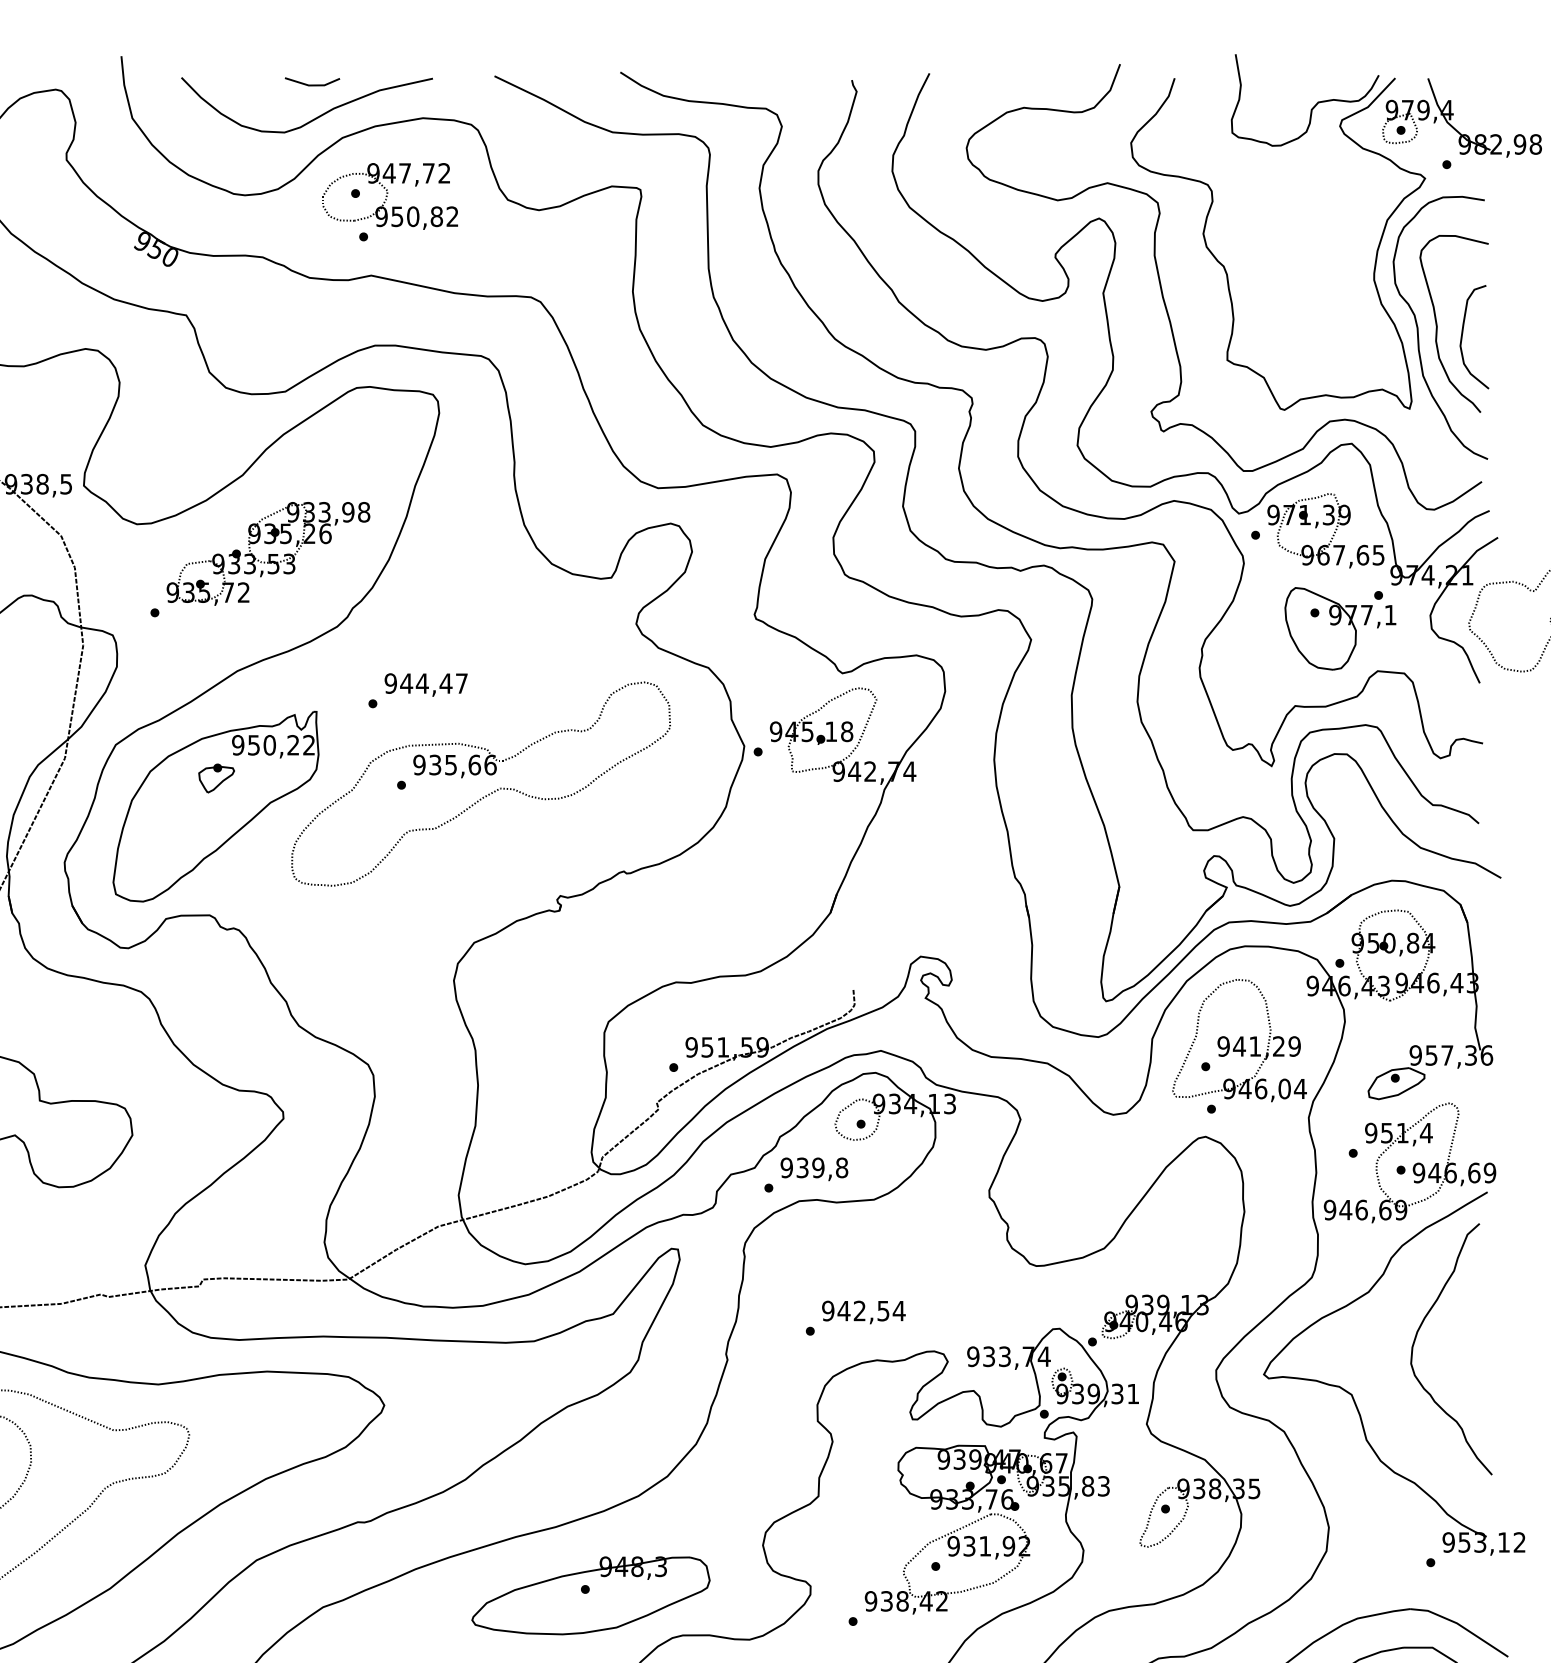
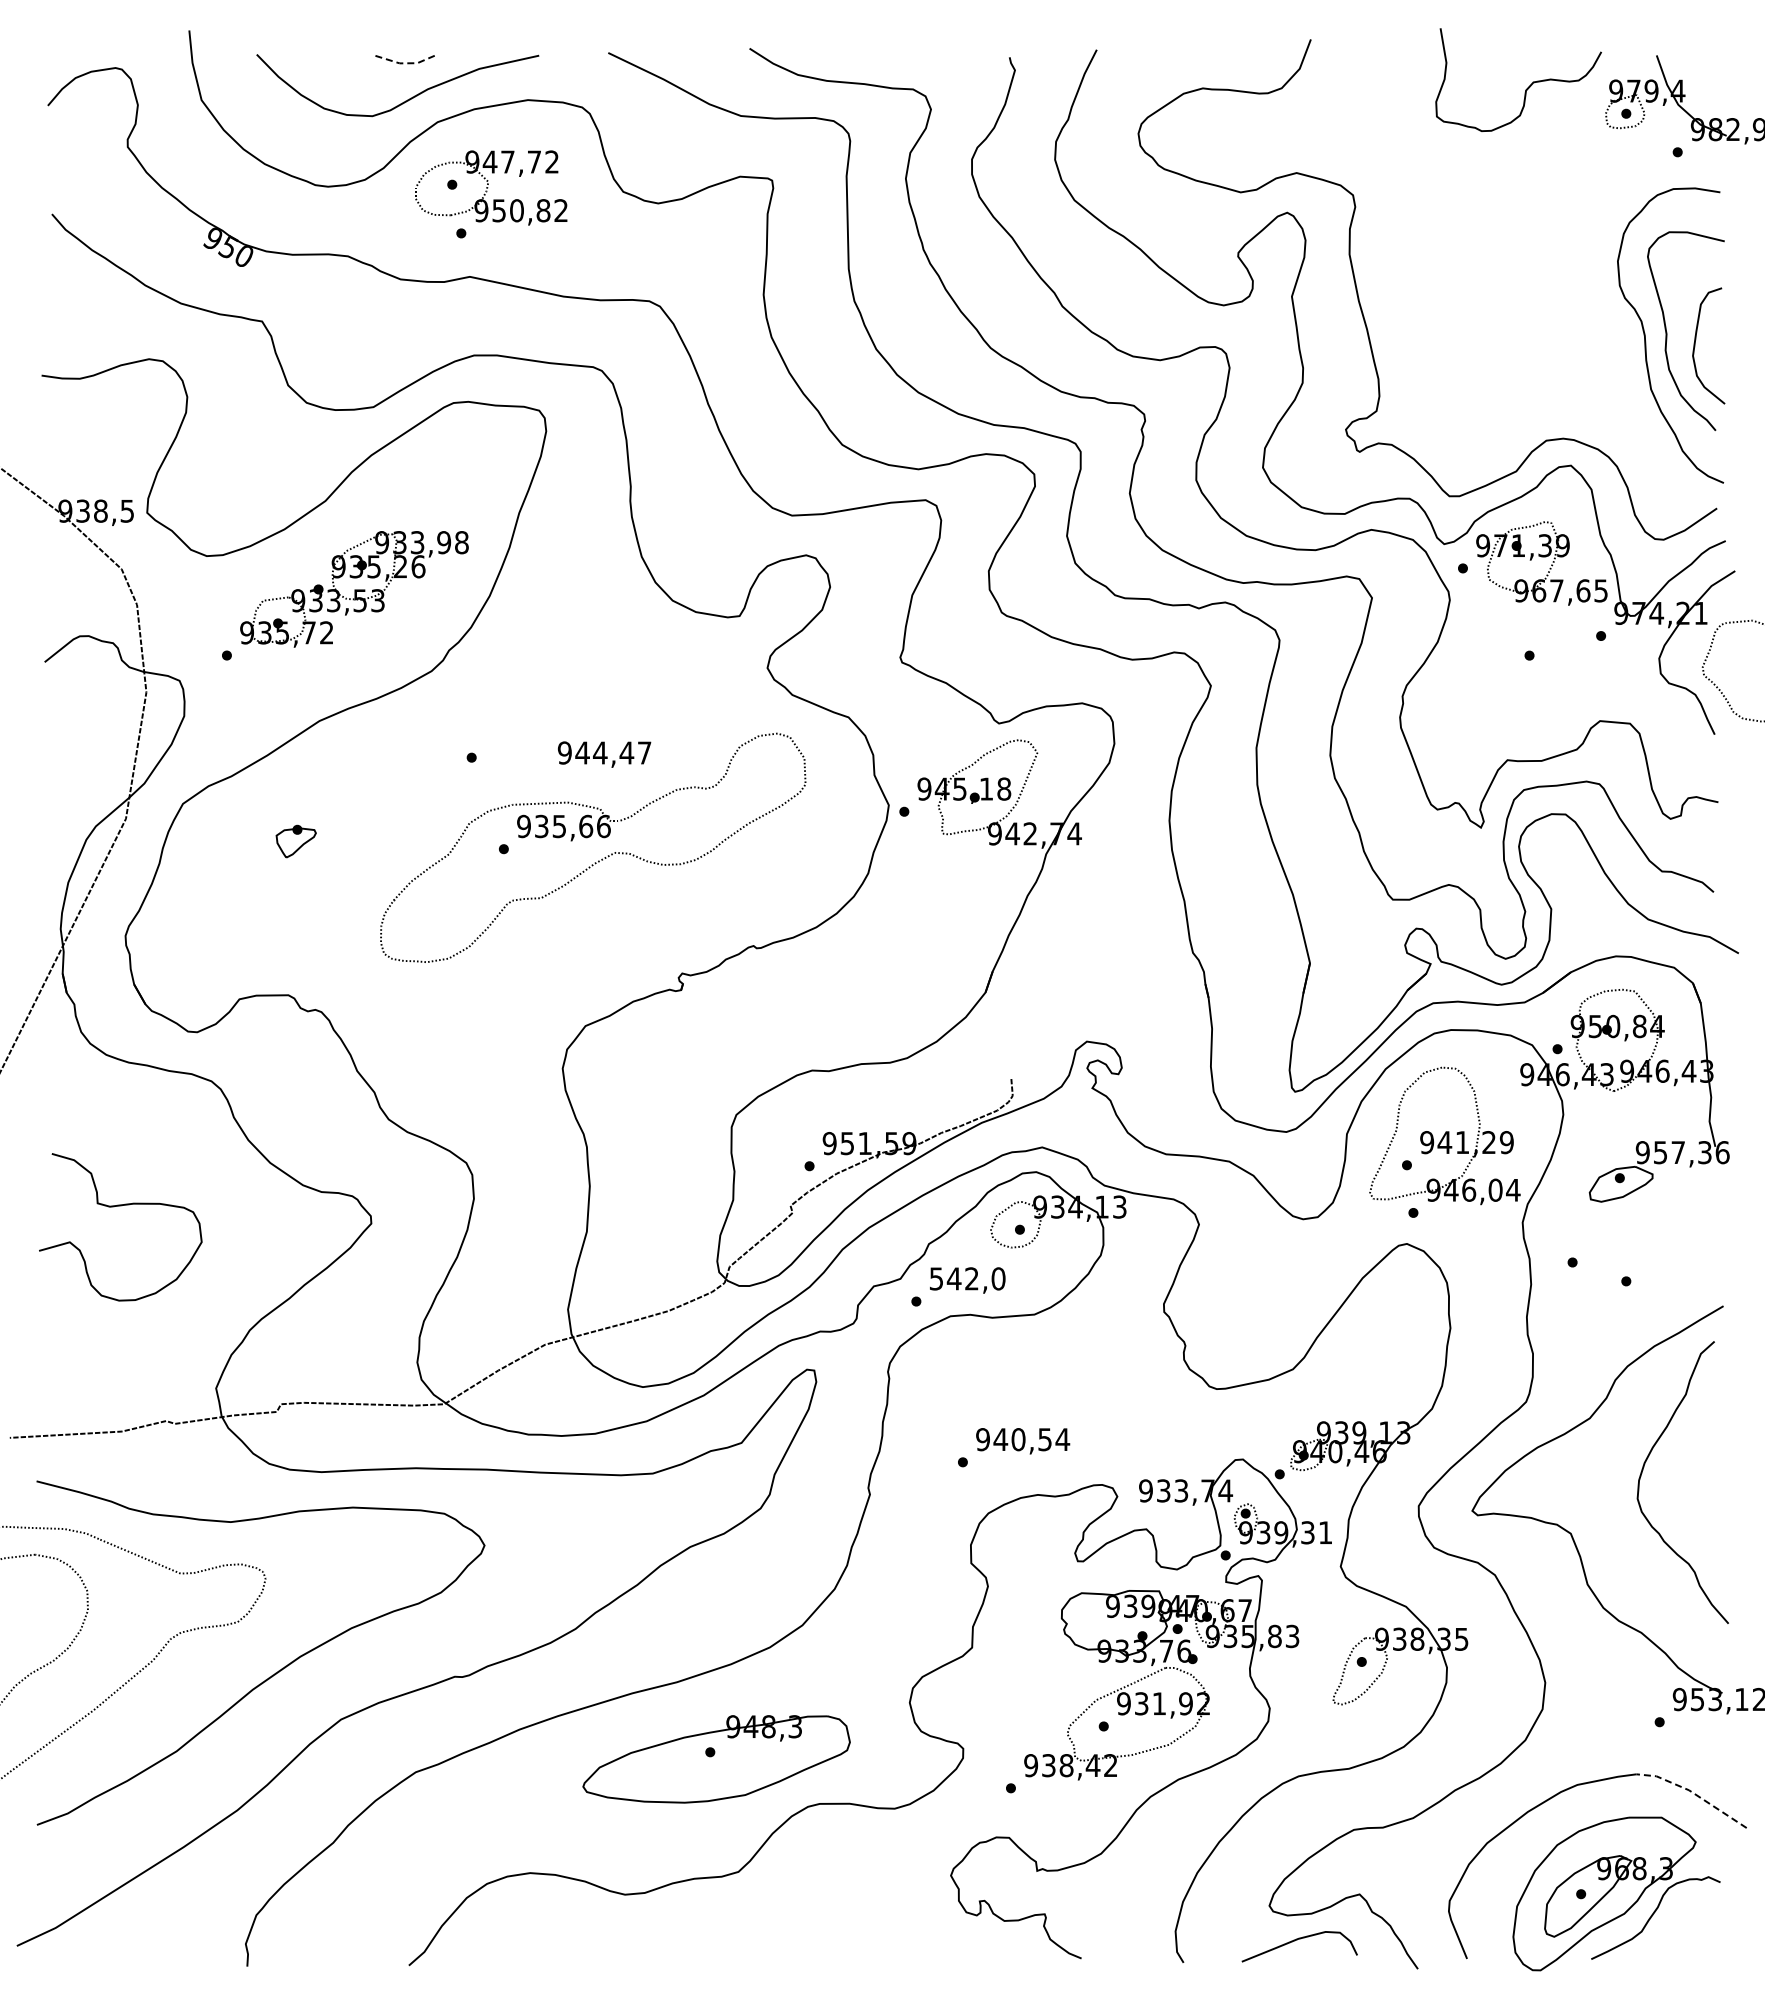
line: (312, 85) -> (403, 63), solid -> dashed
curve: (1224, 266) -> (1428, 266), removed
part: (1339, 628) -> (1557, 673), removed
text: (426, 684) -> (604, 754), moved
part: (215, 806) -> (295, 872), removed
part: (1410, 1163) -> (1636, 1273), removed
text: (814, 1167) -> (967, 1278), 939,8 -> 542,0
text: (859, 1310) -> (1018, 1439), 942,54 -> 940,54
line: (1460, 1626) -> (1693, 1793), solid -> dashed

